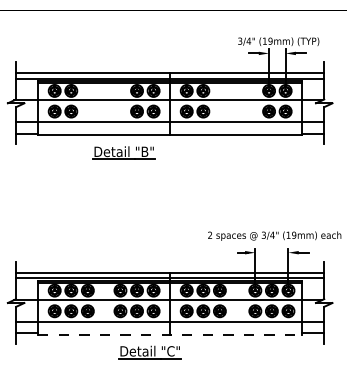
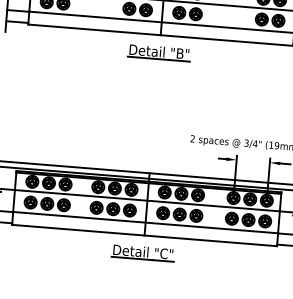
part: (123, 152) -> (158, 52), moved
line: (170, 334) -> (144, 235), dashed -> solid
part: (149, 352) -> (142, 253), moved

